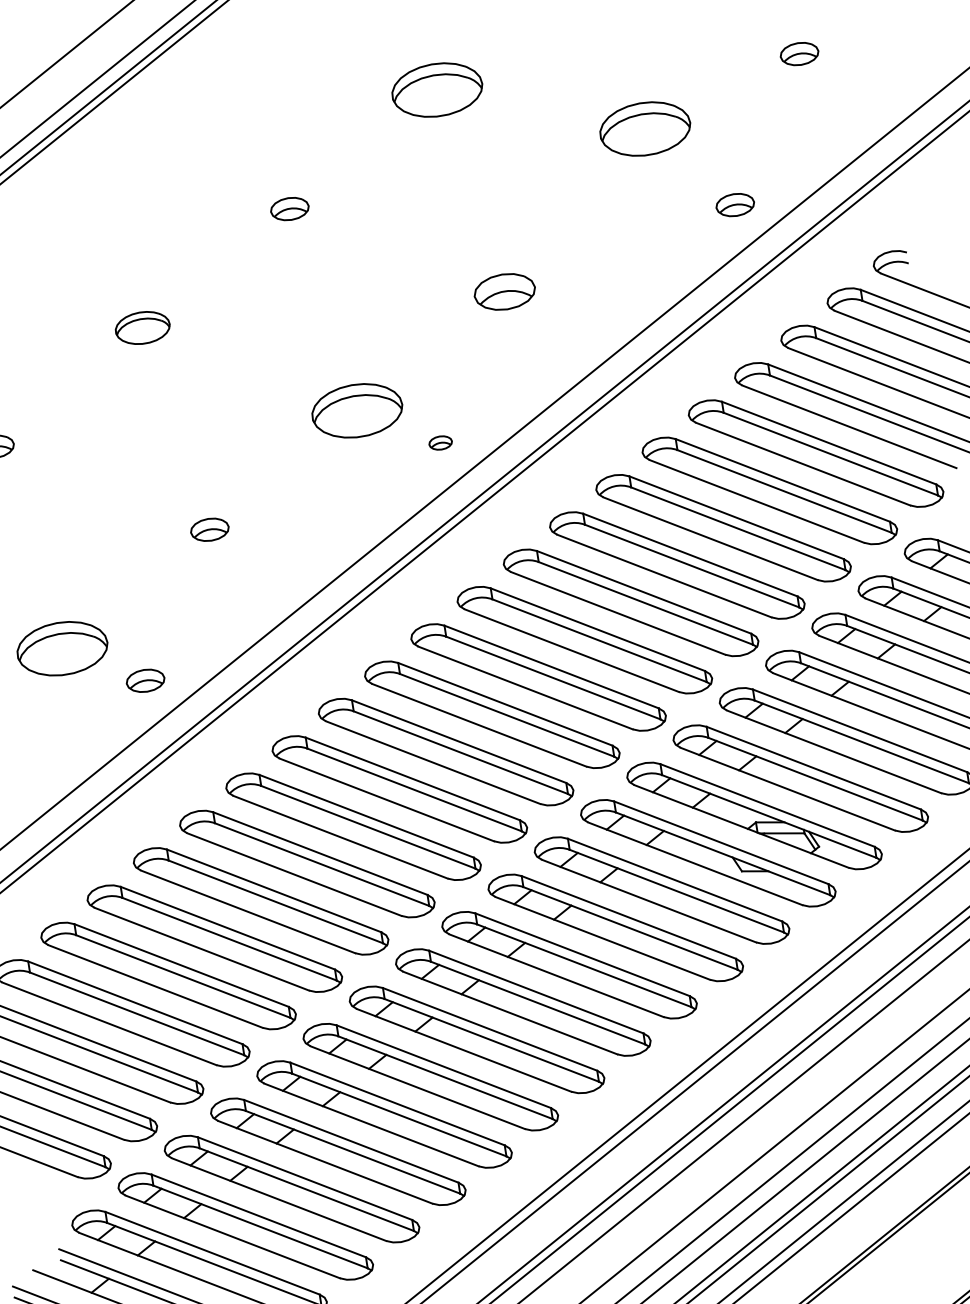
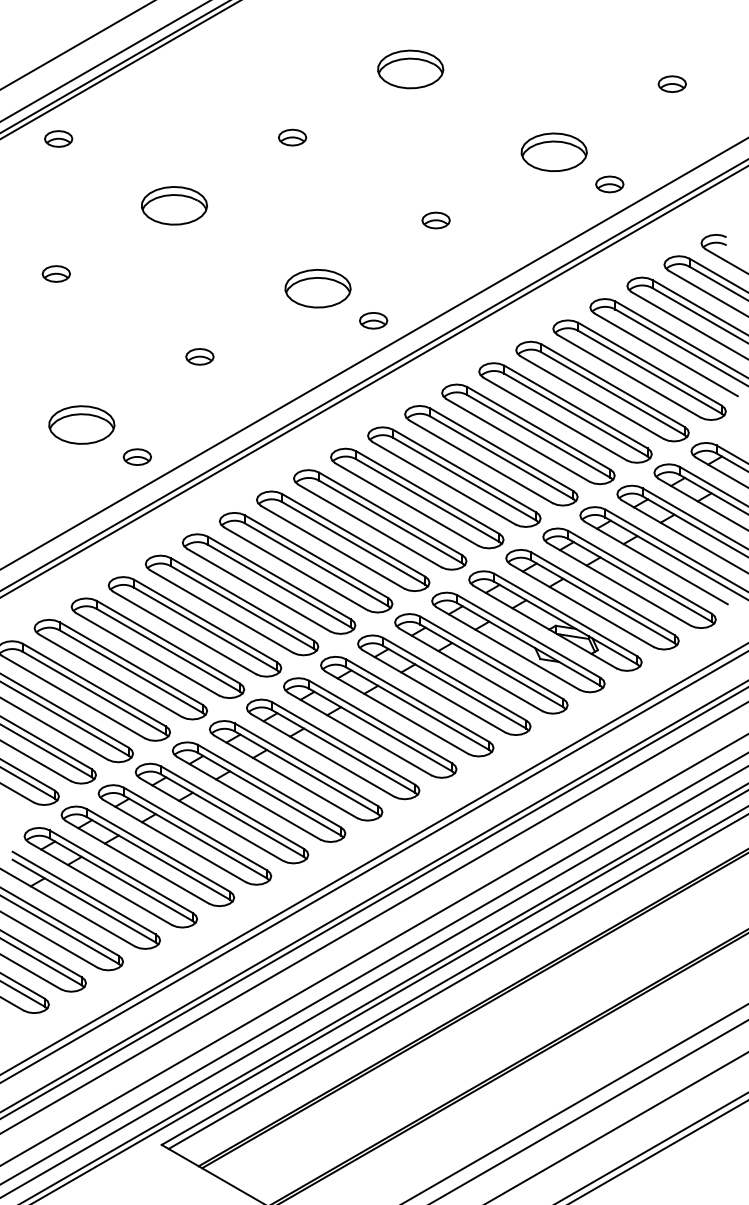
part: (644, 129) -> (553, 152), moved
part: (503, 292) -> (435, 220), size x0.62
part: (142, 327) -> (174, 205), size x1.67
part: (440, 442) -> (373, 320), size x1.67

